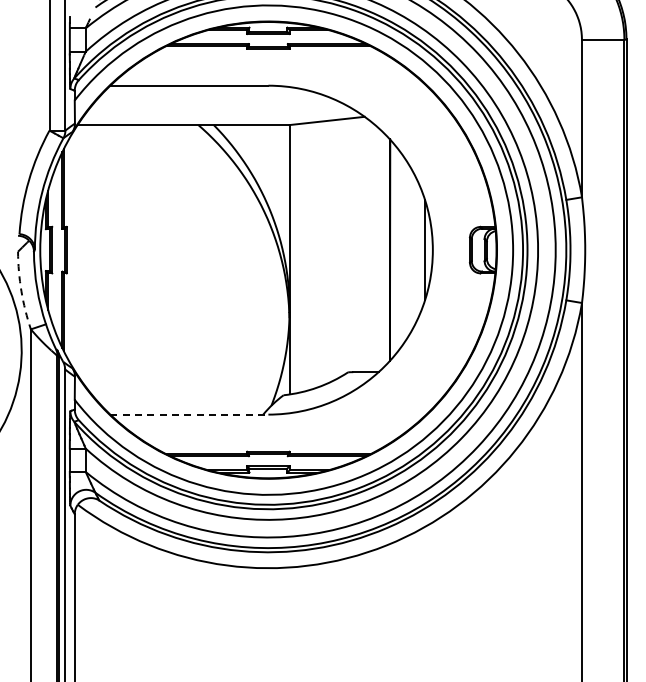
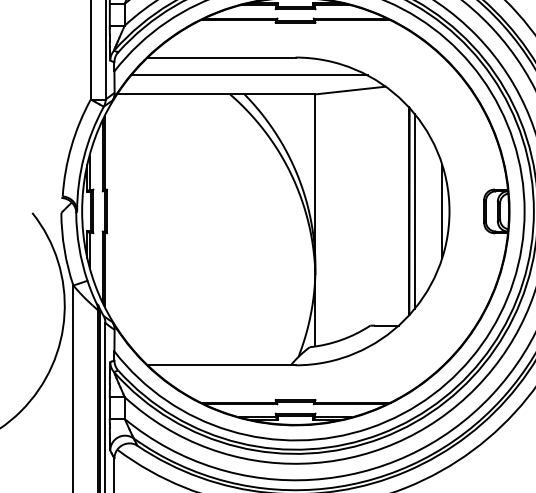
line: (218, 104) -> (248, 75), added
line: (395, 250) -> (414, 211), added
arc: (21, 291) -> (64, 250), dashed -> solid
line: (189, 414) -> (221, 365), dashed -> solid

